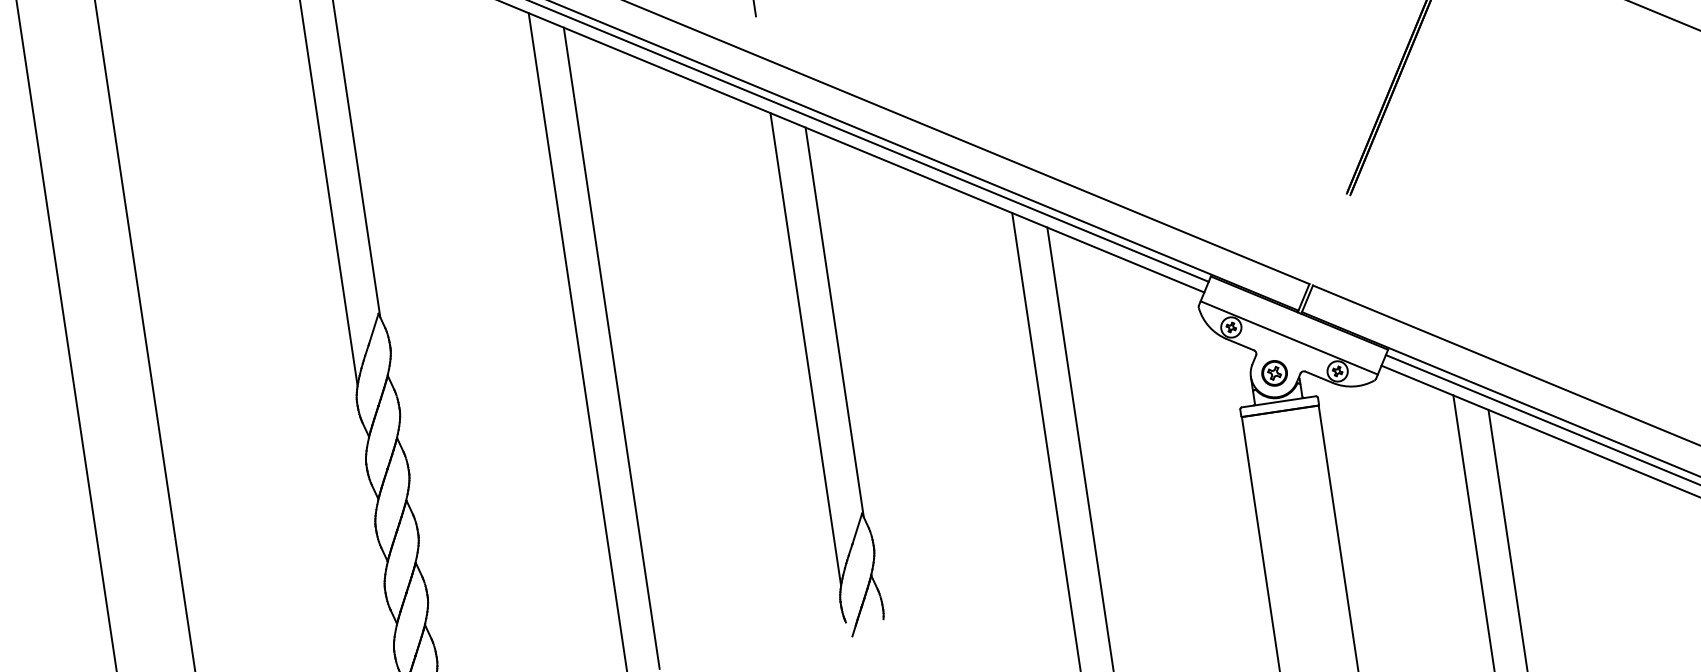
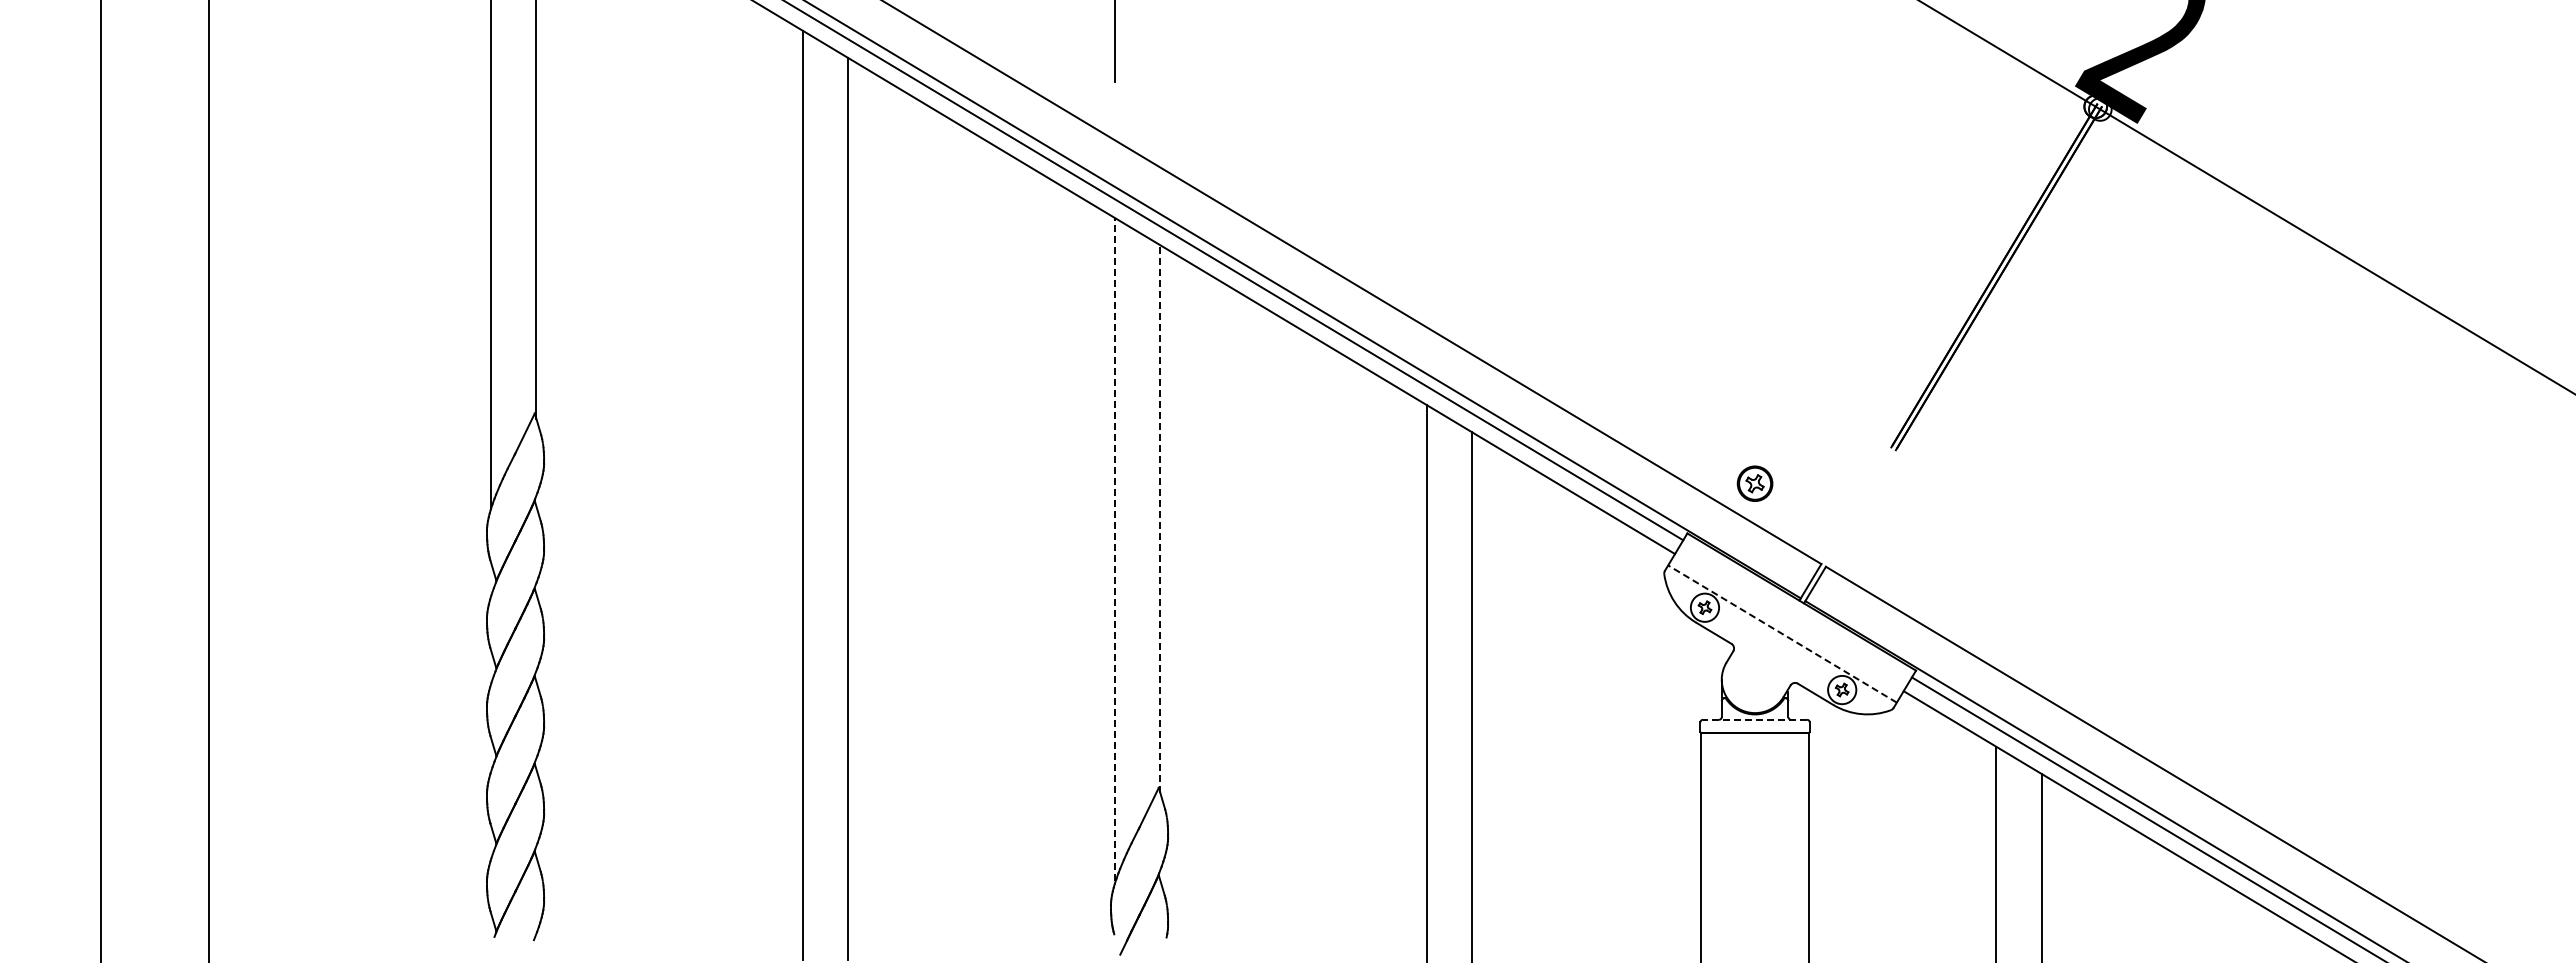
line: (834, 322) -> (1160, 519), solid -> dashed
line: (1289, 337) -> (1782, 633), solid -> dashed
line: (805, 348) -> (1115, 549), solid -> dashed
part: (1274, 373) -> (1754, 483), moved
line: (1279, 401) -> (1755, 719), solid -> dashed

